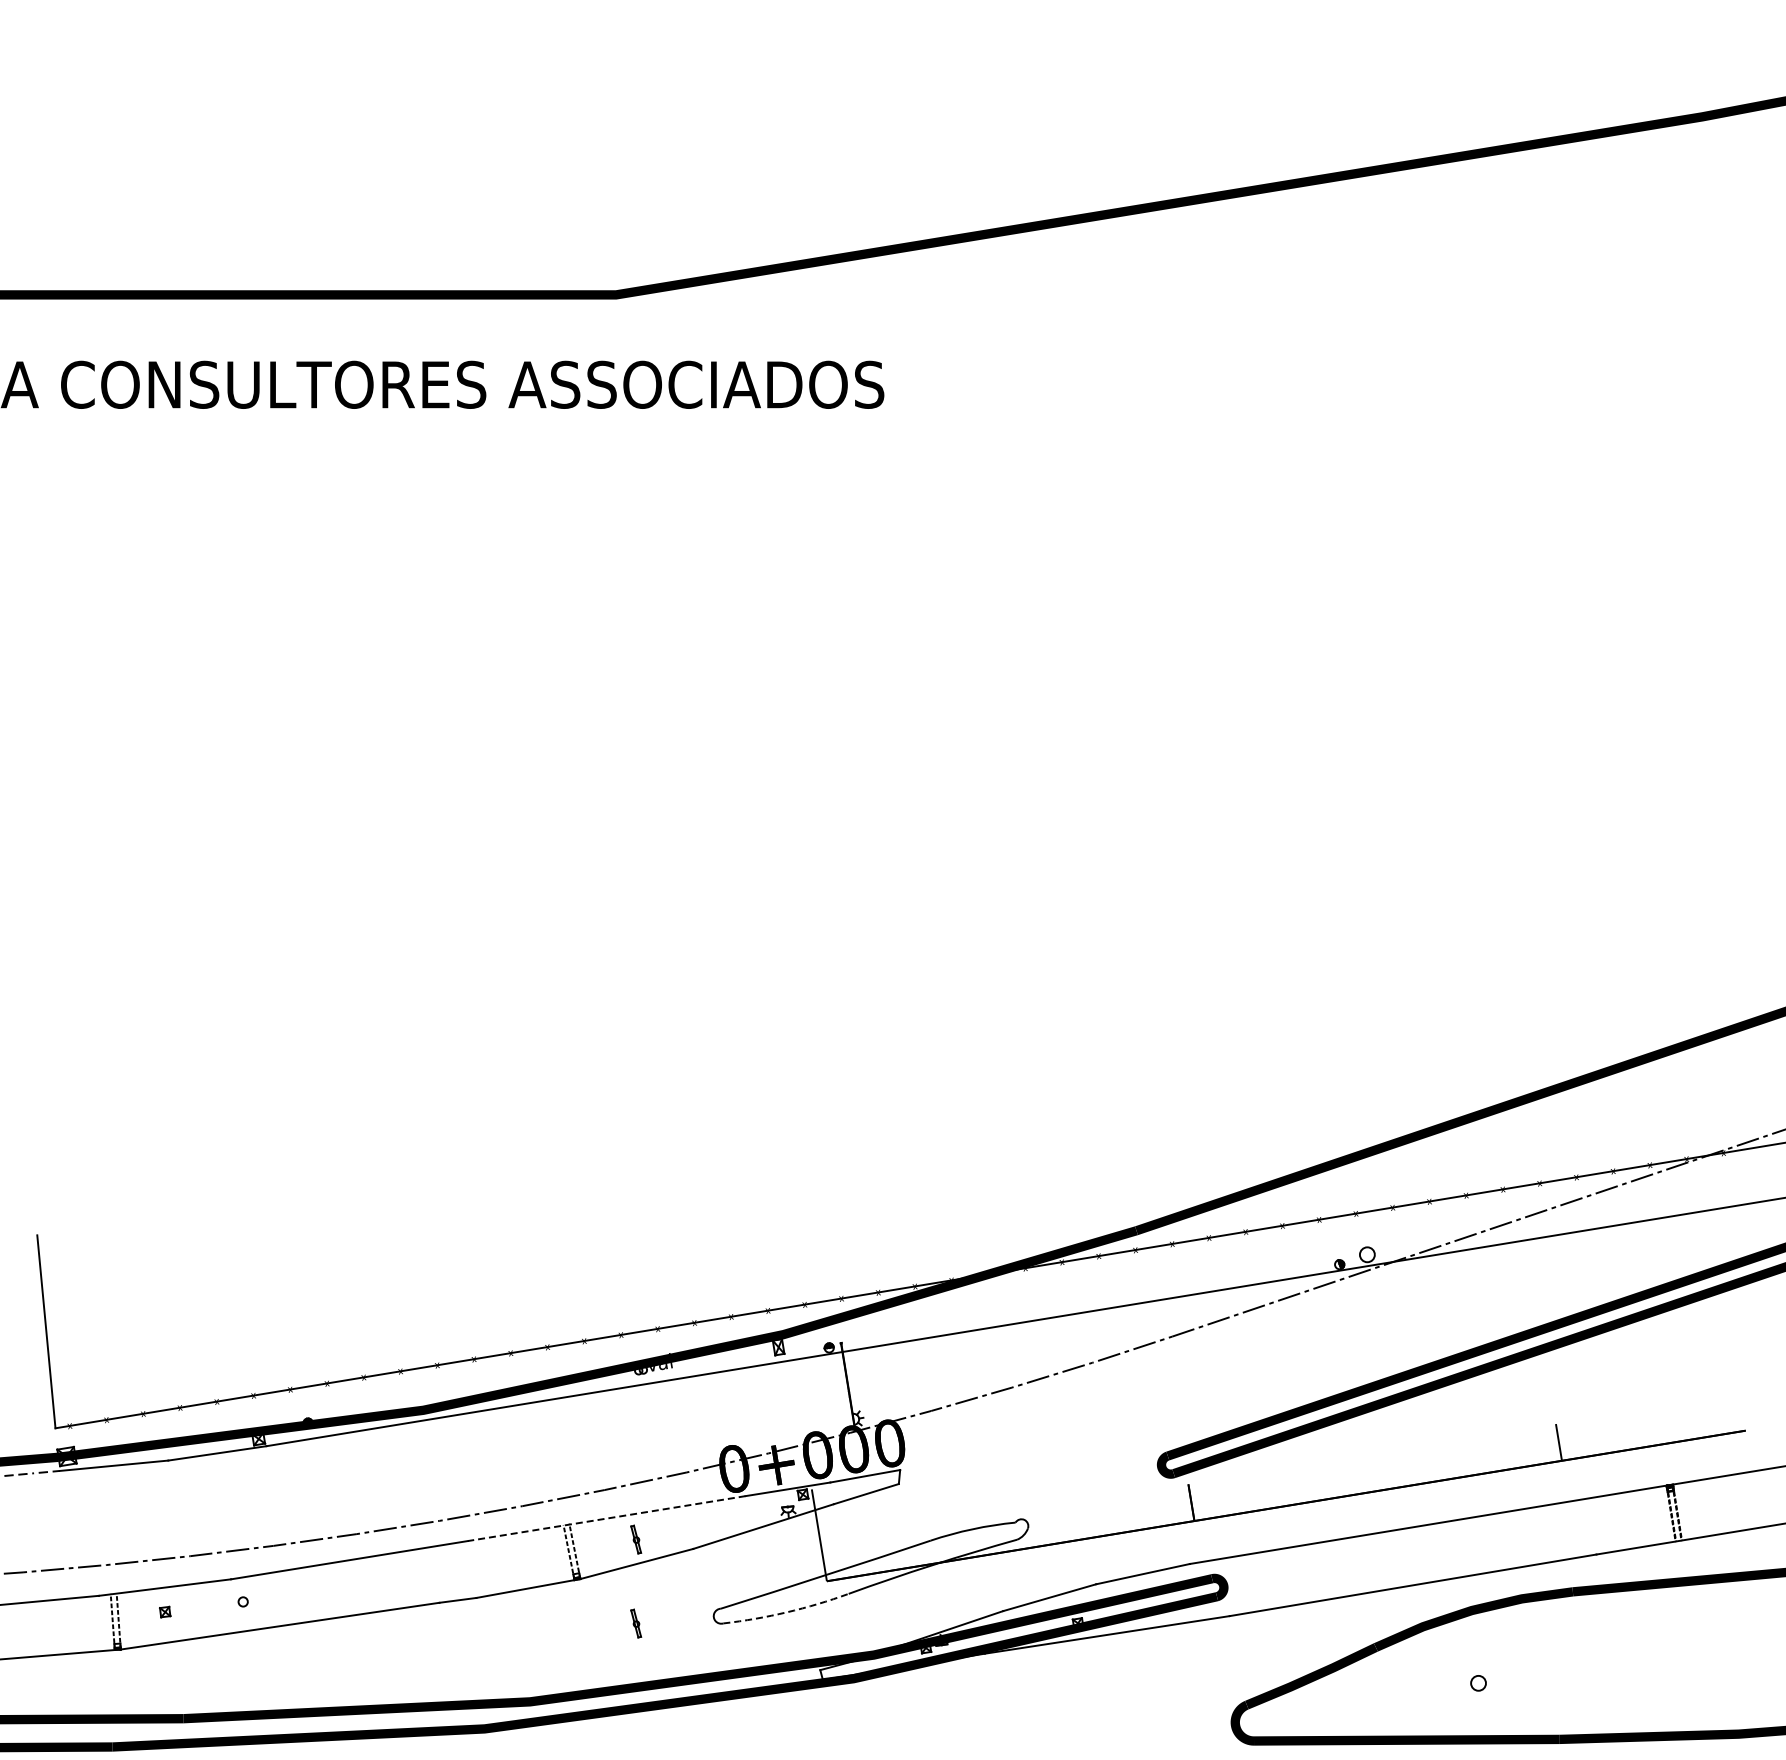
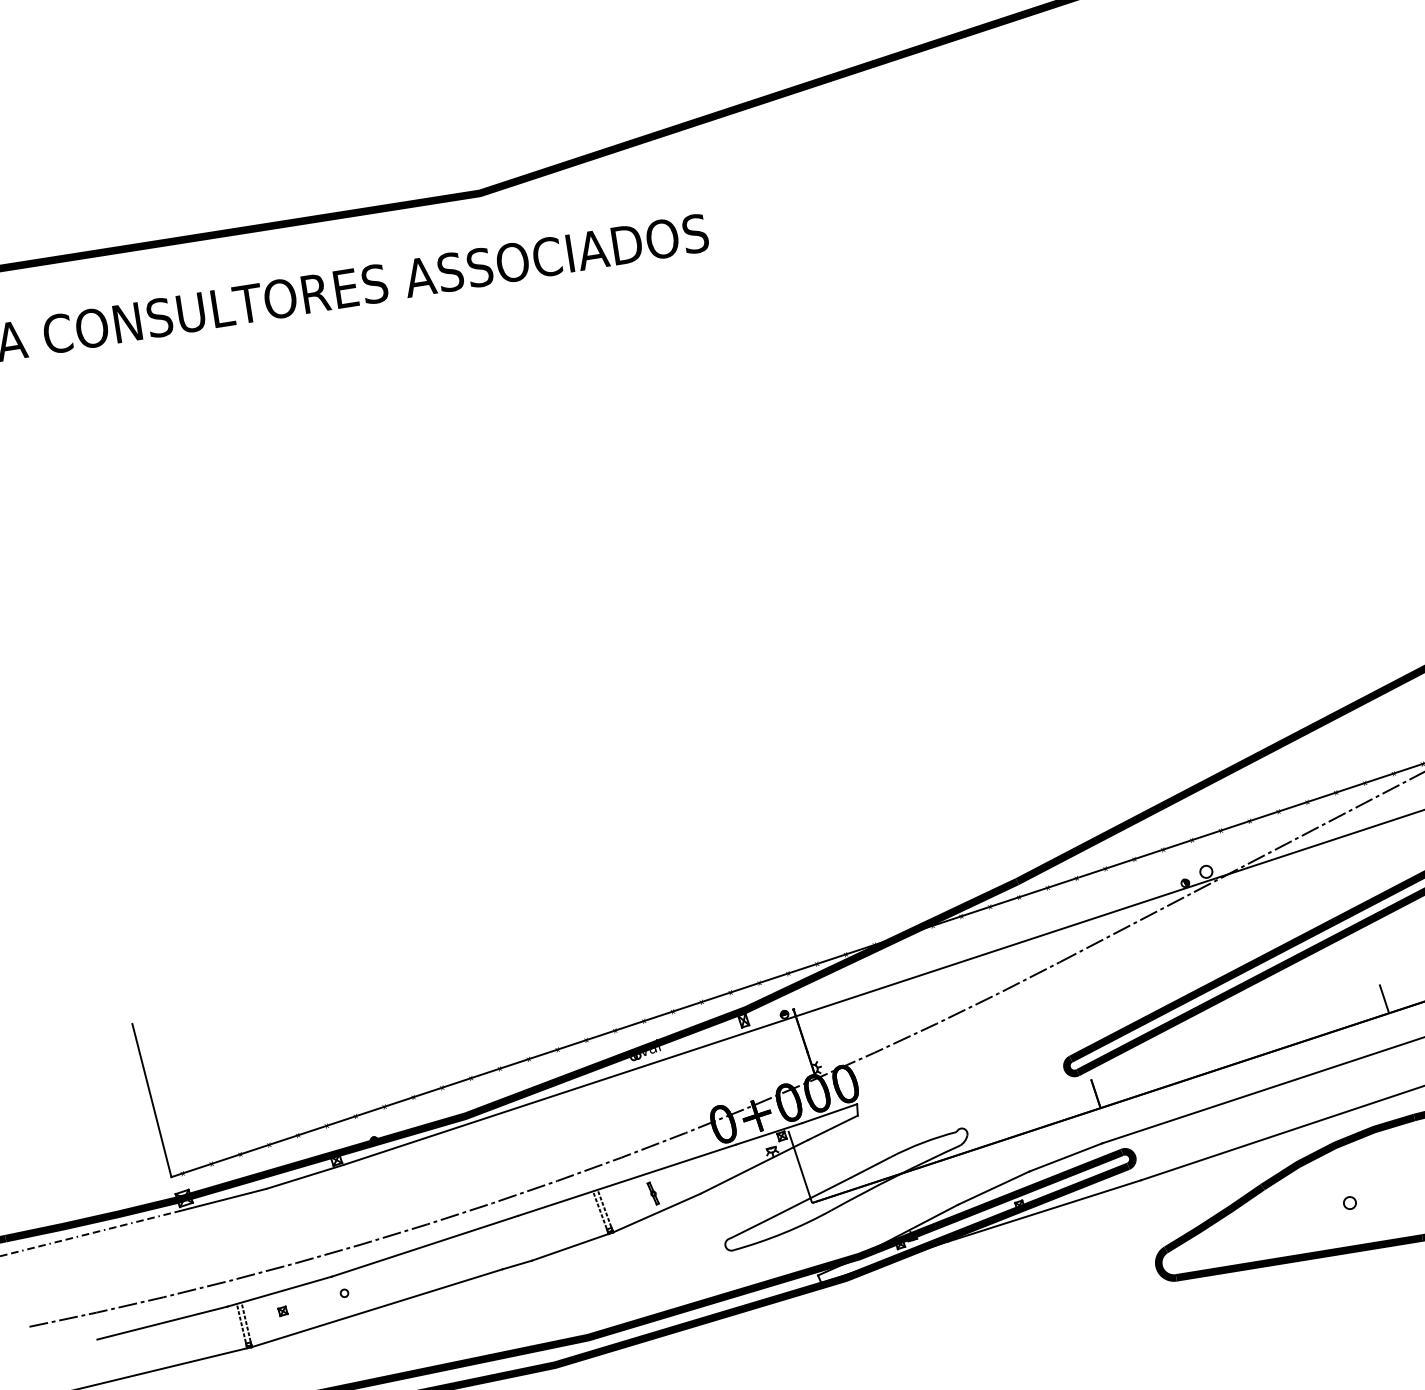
line: (606, 1518) -> (626, 1180), dashed -> solid
arc: (786, 1612) -> (783, 1233), dashed -> solid
part: (636, 1623) -> (664, 1261), removed

